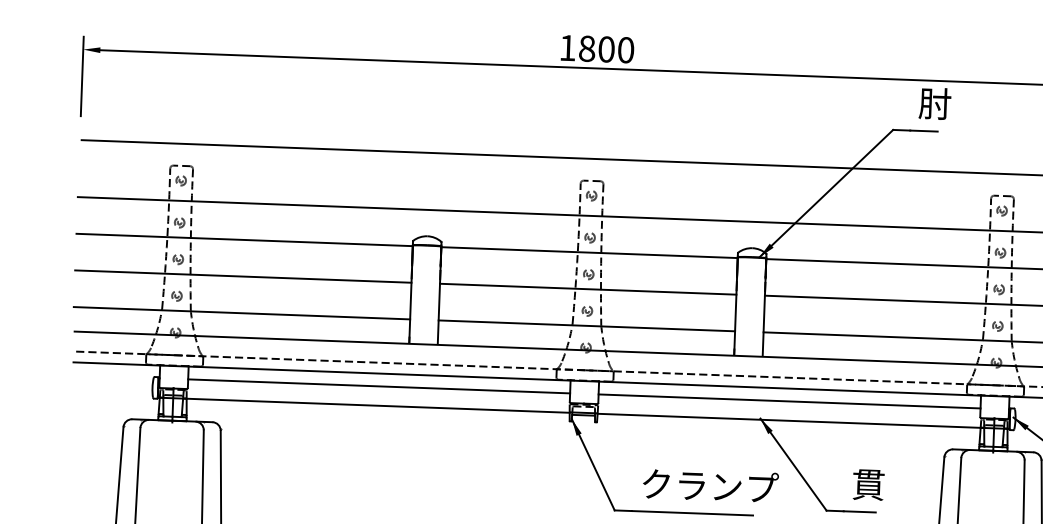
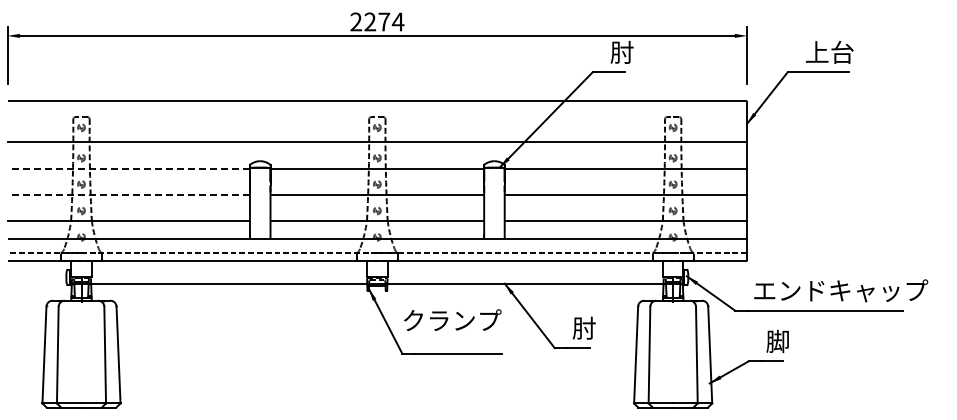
text: (597, 48) -> (377, 21), 1800 -> 2274
line: (244, 239) -> (128, 168), solid -> dashed
line: (242, 277) -> (128, 195), solid -> dashed
line: (379, 386) -> (229, 270), removed
line: (788, 401) -> (524, 270), removed
text: (867, 483) -> (583, 327), 貫 -> 肘
text: (710, 486) -> (452, 320), moved

